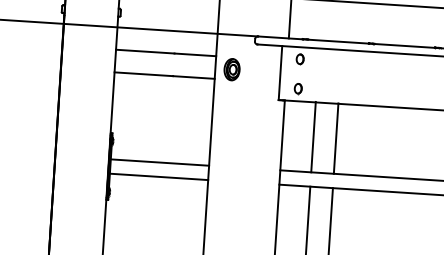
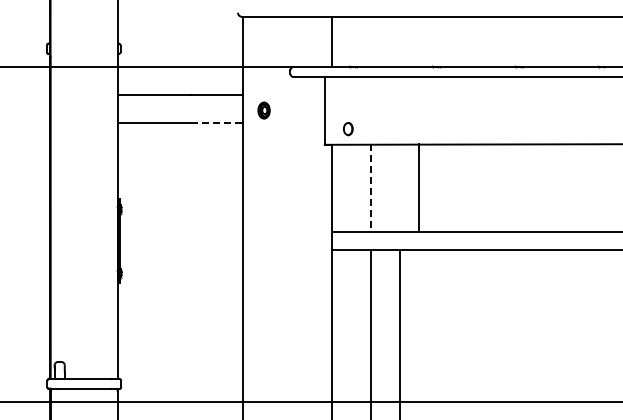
part: (300, 59) -> (348, 92), removed
part: (231, 69) -> (263, 110), size x0.6
line: (194, 77) -> (217, 123), solid -> dashed
line: (313, 137) -> (371, 188), solid -> dashed
line: (336, 138) -> (418, 188), moved
line: (159, 162) -> (181, 232), removed
line: (158, 177) -> (181, 250), removed

